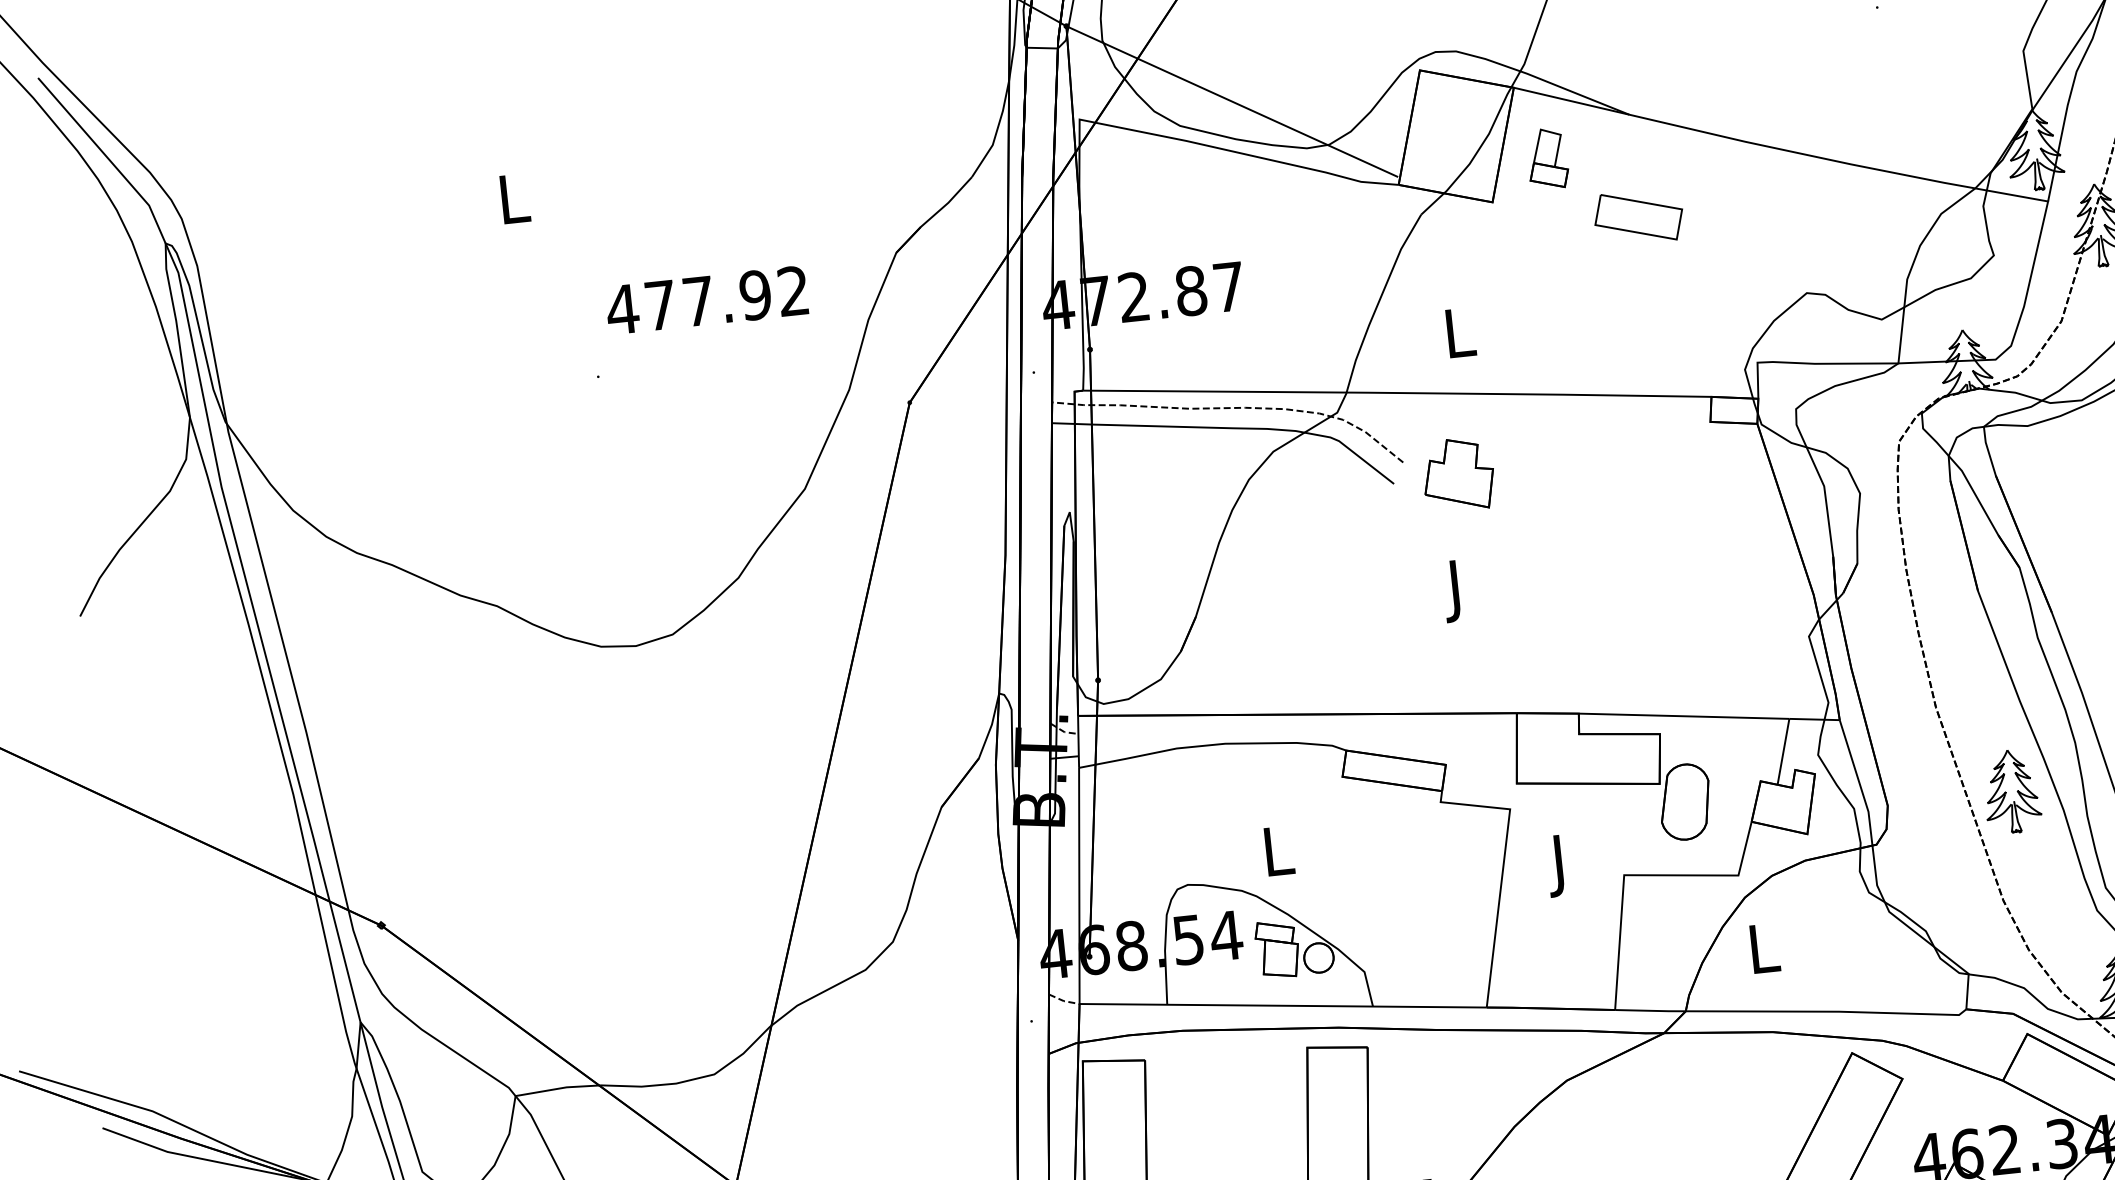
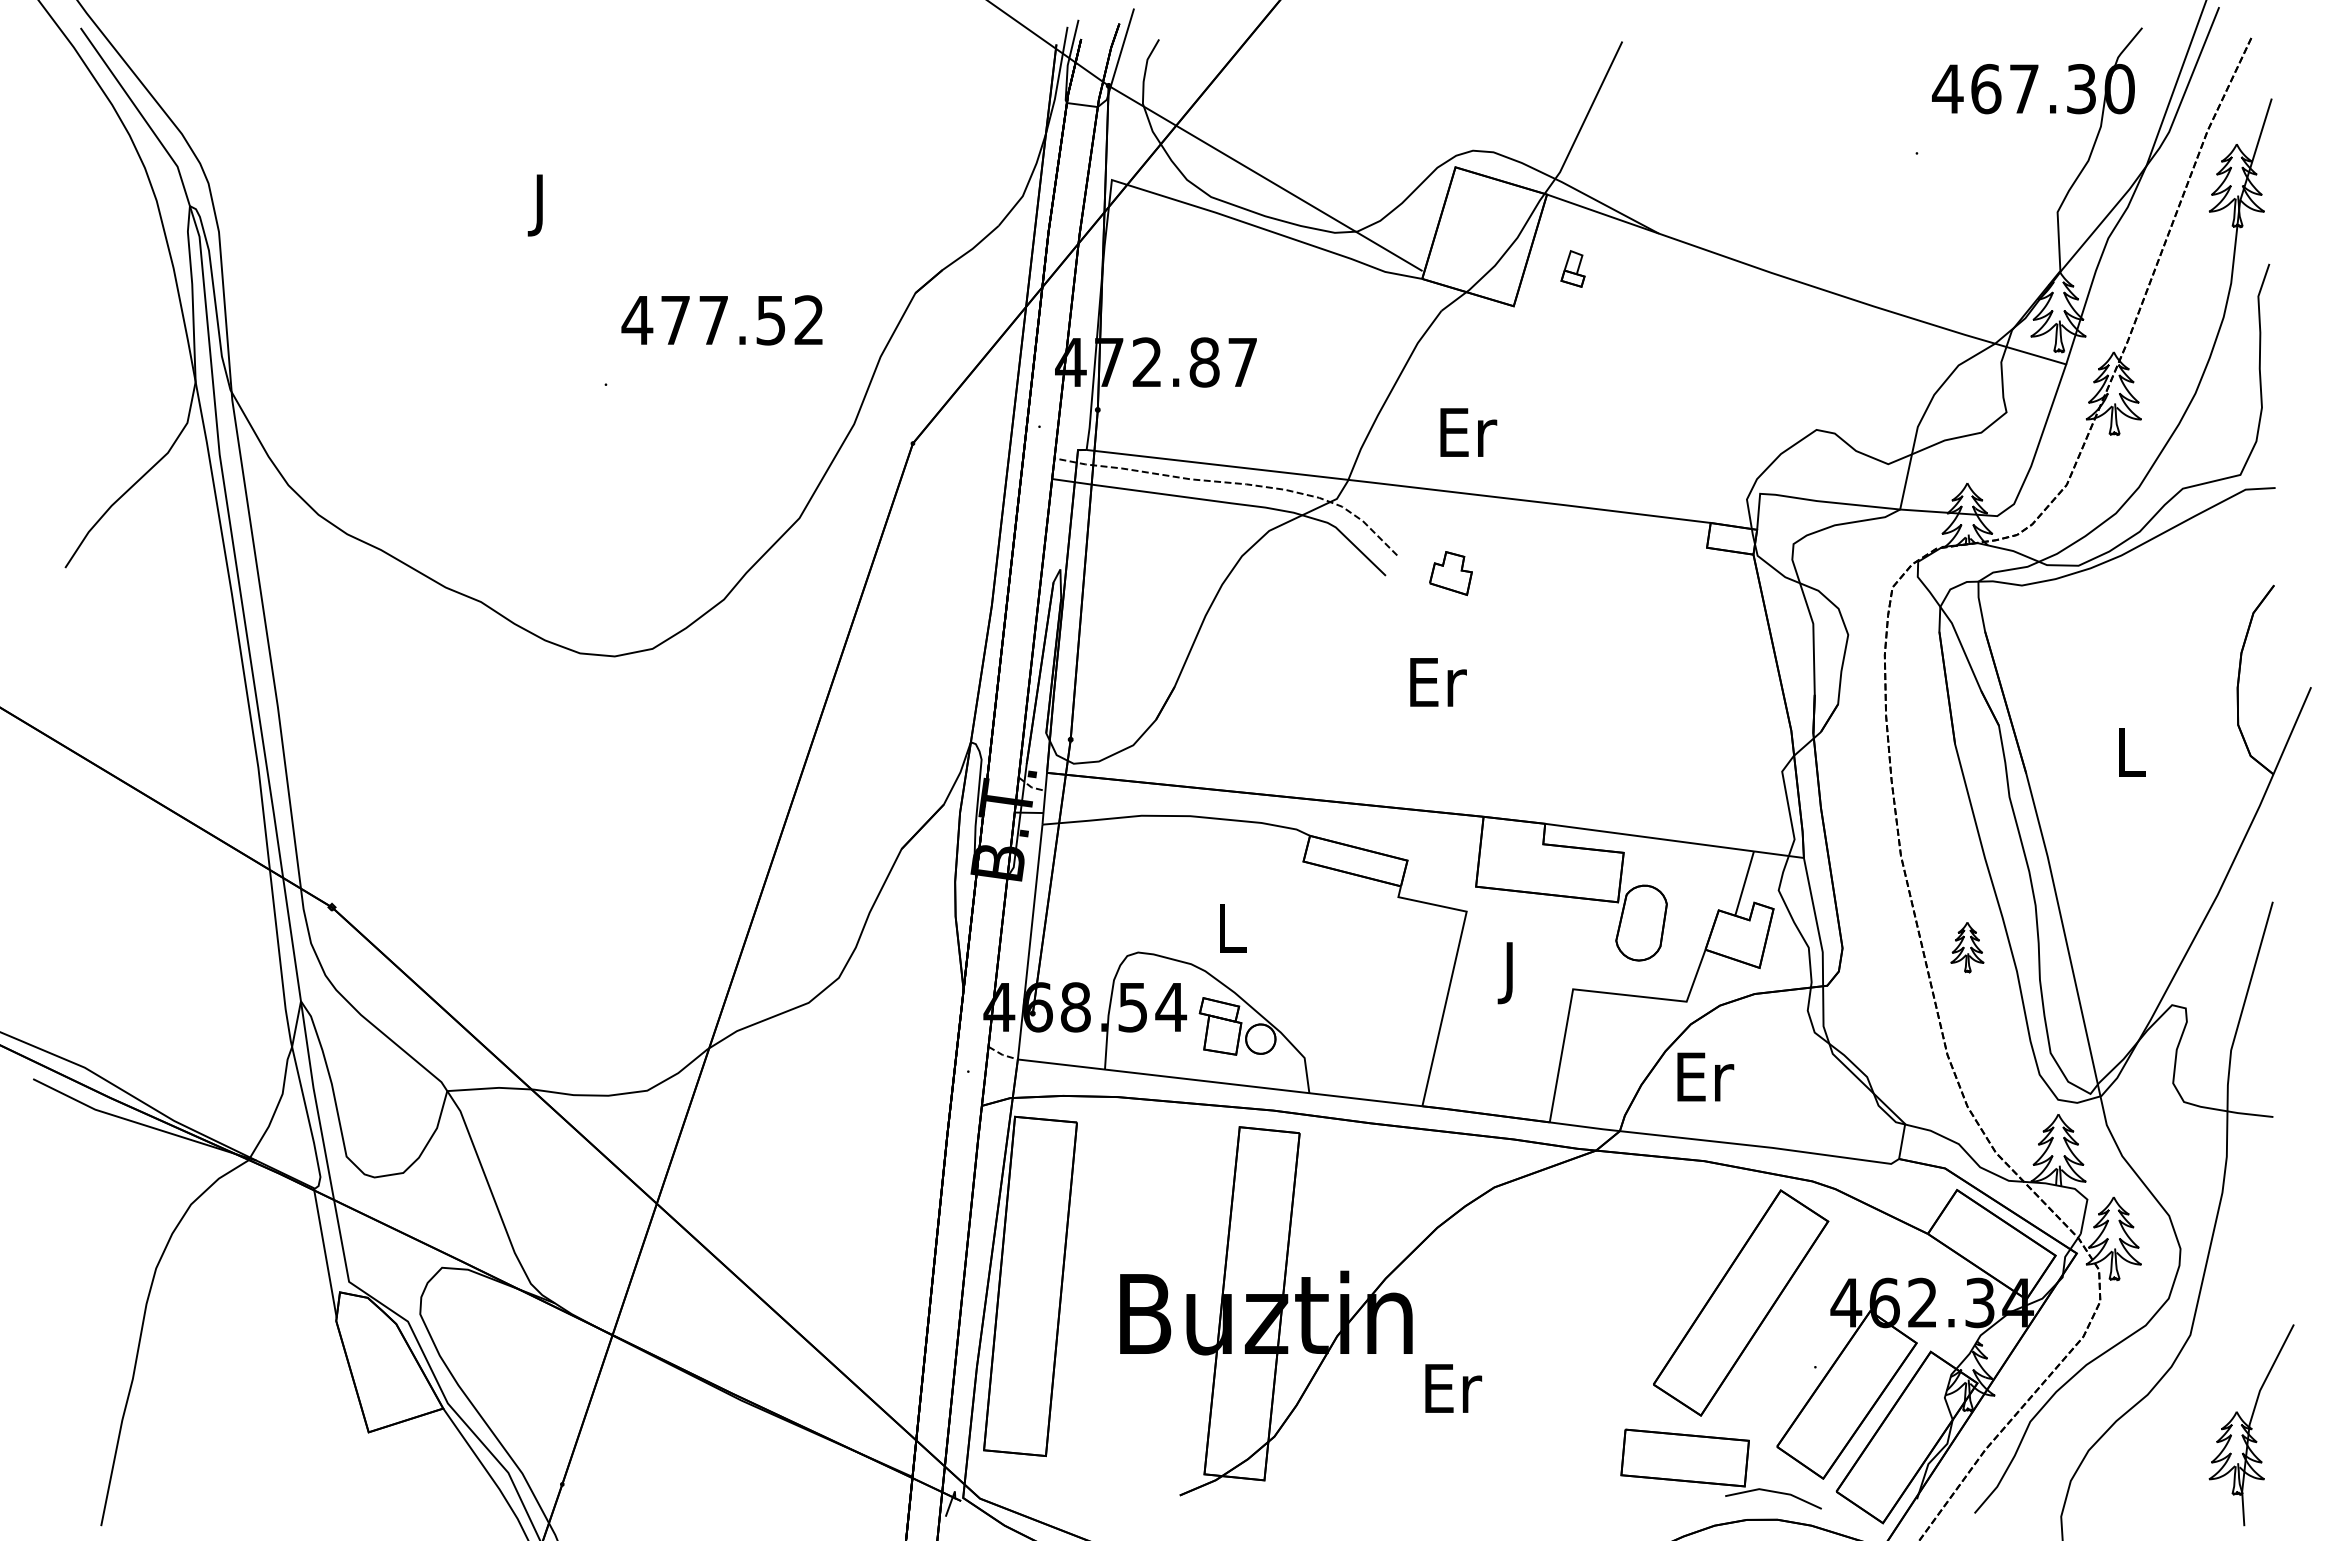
part: (1546, 158) -> (1572, 268), size x0.6
text: (515, 205) -> (541, 205), L -> J
part: (1638, 217) -> (1657, 336), removed
text: (756, 295) -> (771, 320), 477.92 -> 477.52
text: (1461, 332) -> (1468, 432), L -> Er
part: (1458, 474) -> (1450, 573), size x0.6
text: (1458, 590) -> (1438, 688), J -> Er
part: (2011, 791) -> (1967, 947), size x0.6
text: (1765, 947) -> (1705, 1076), L -> Er

